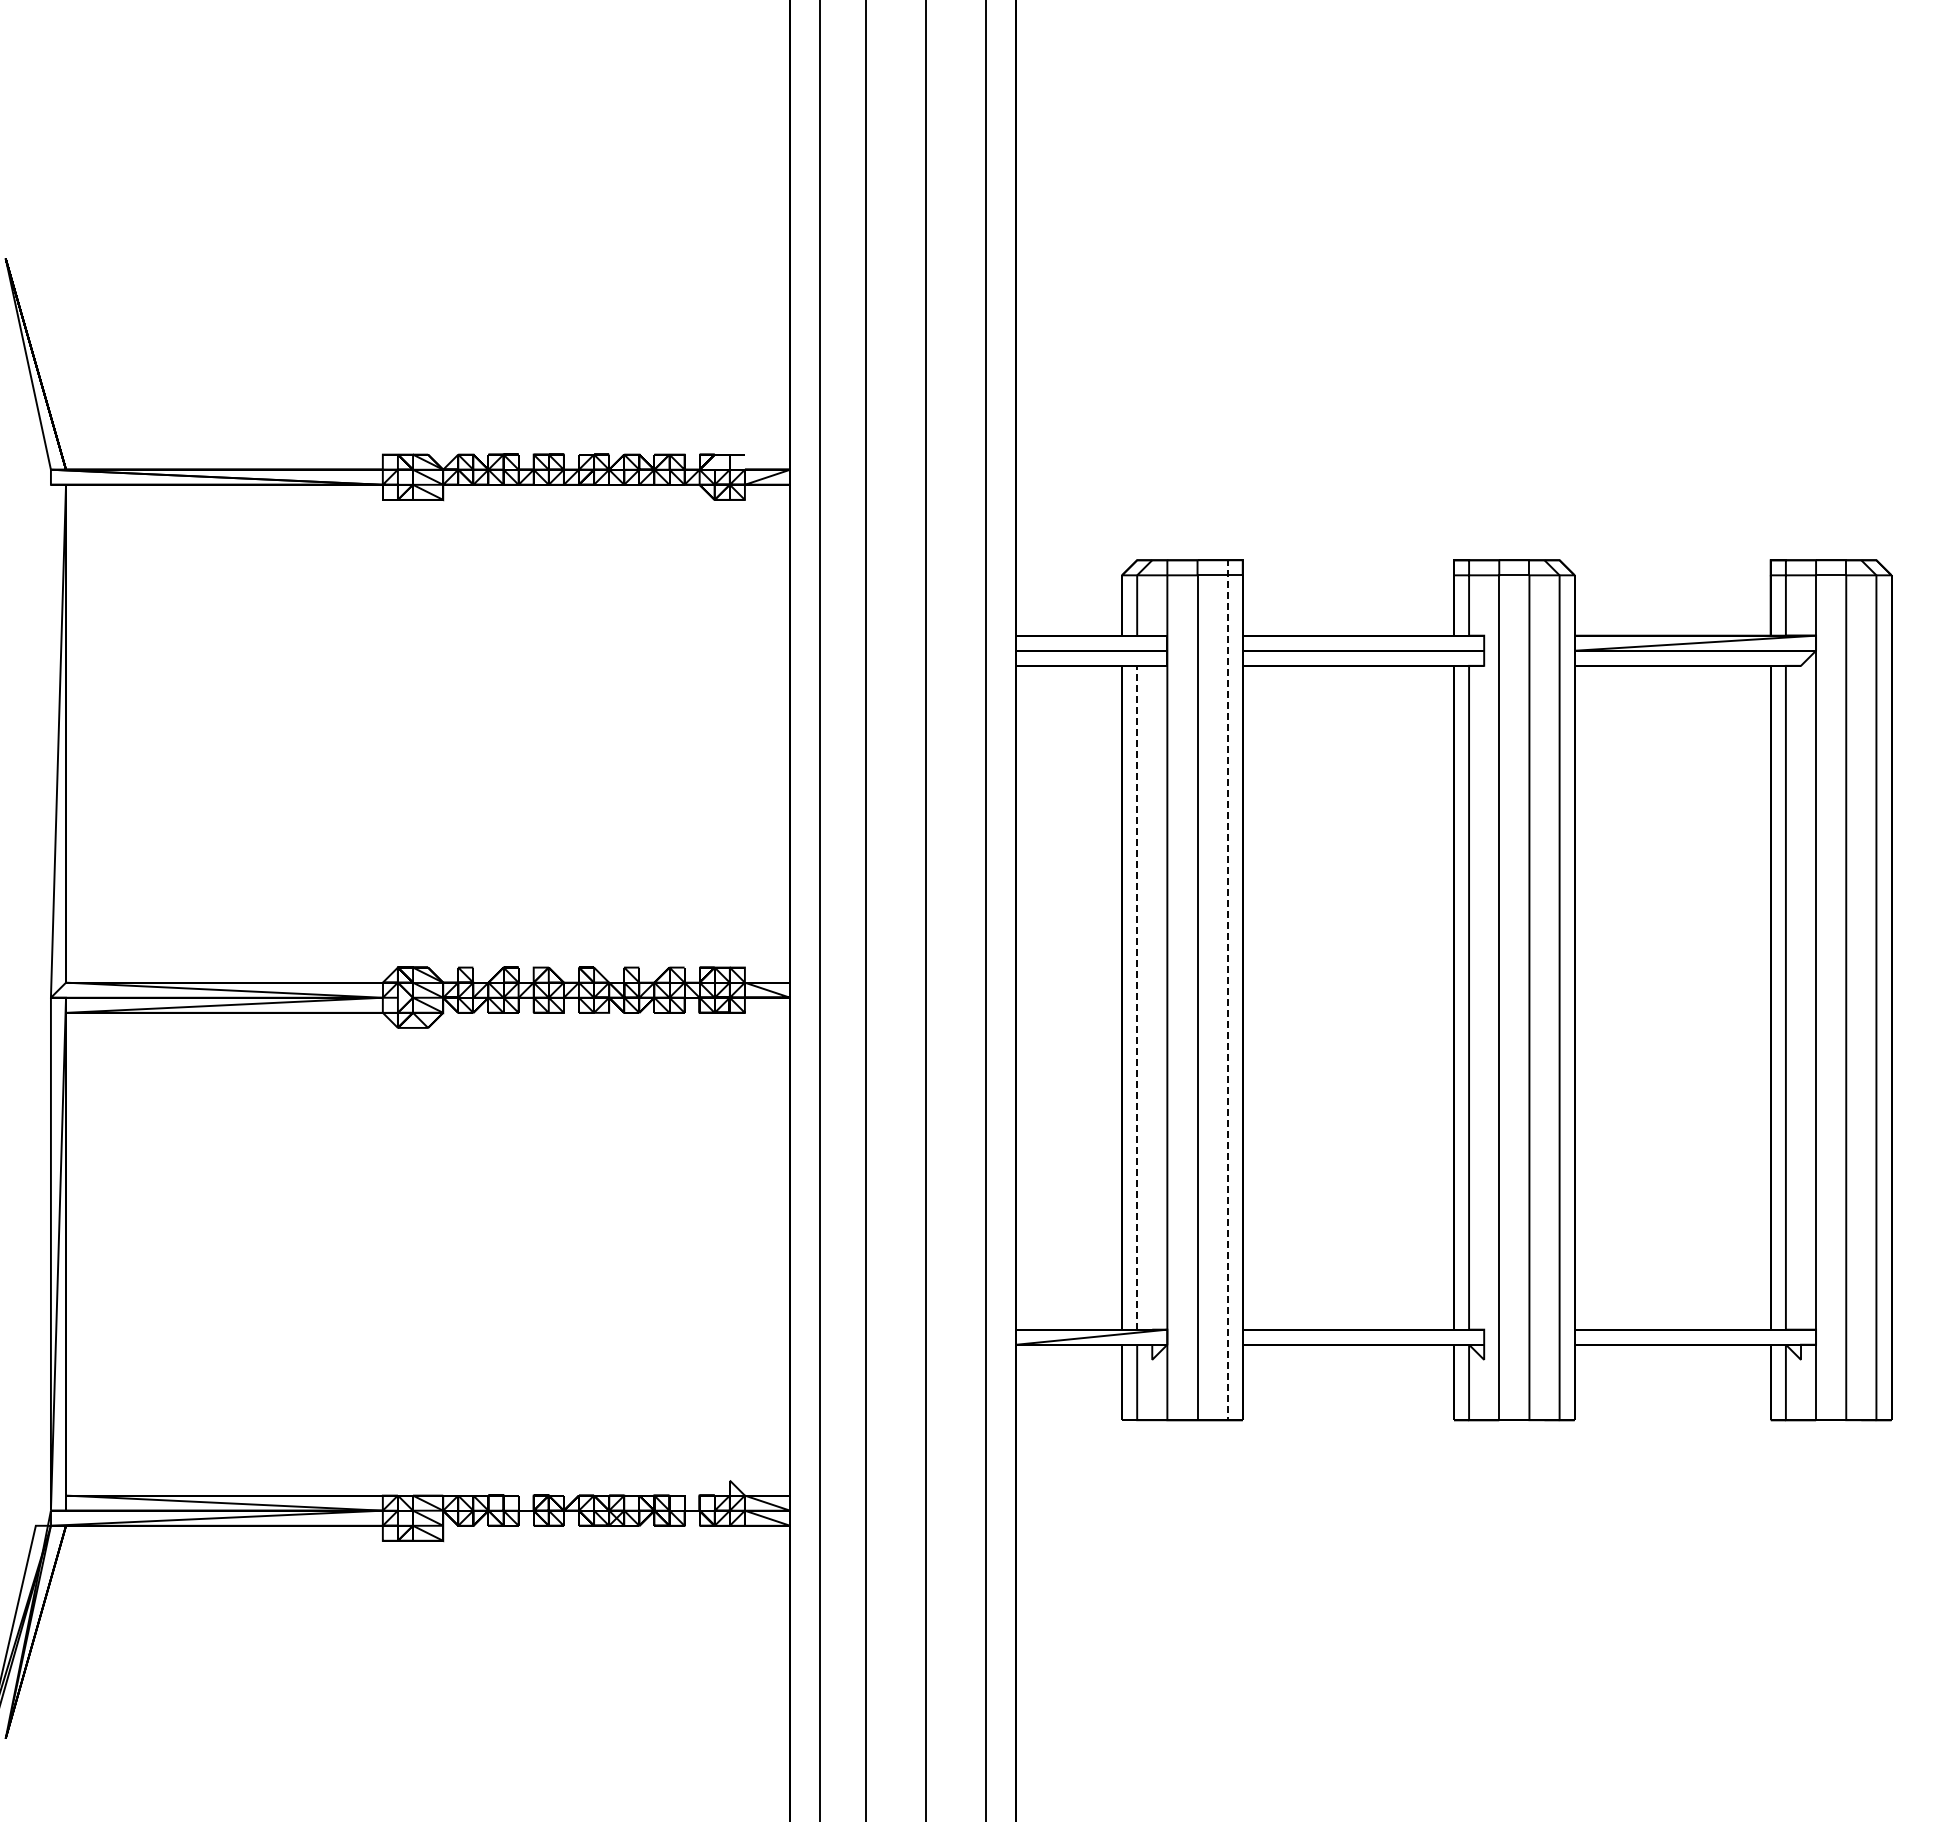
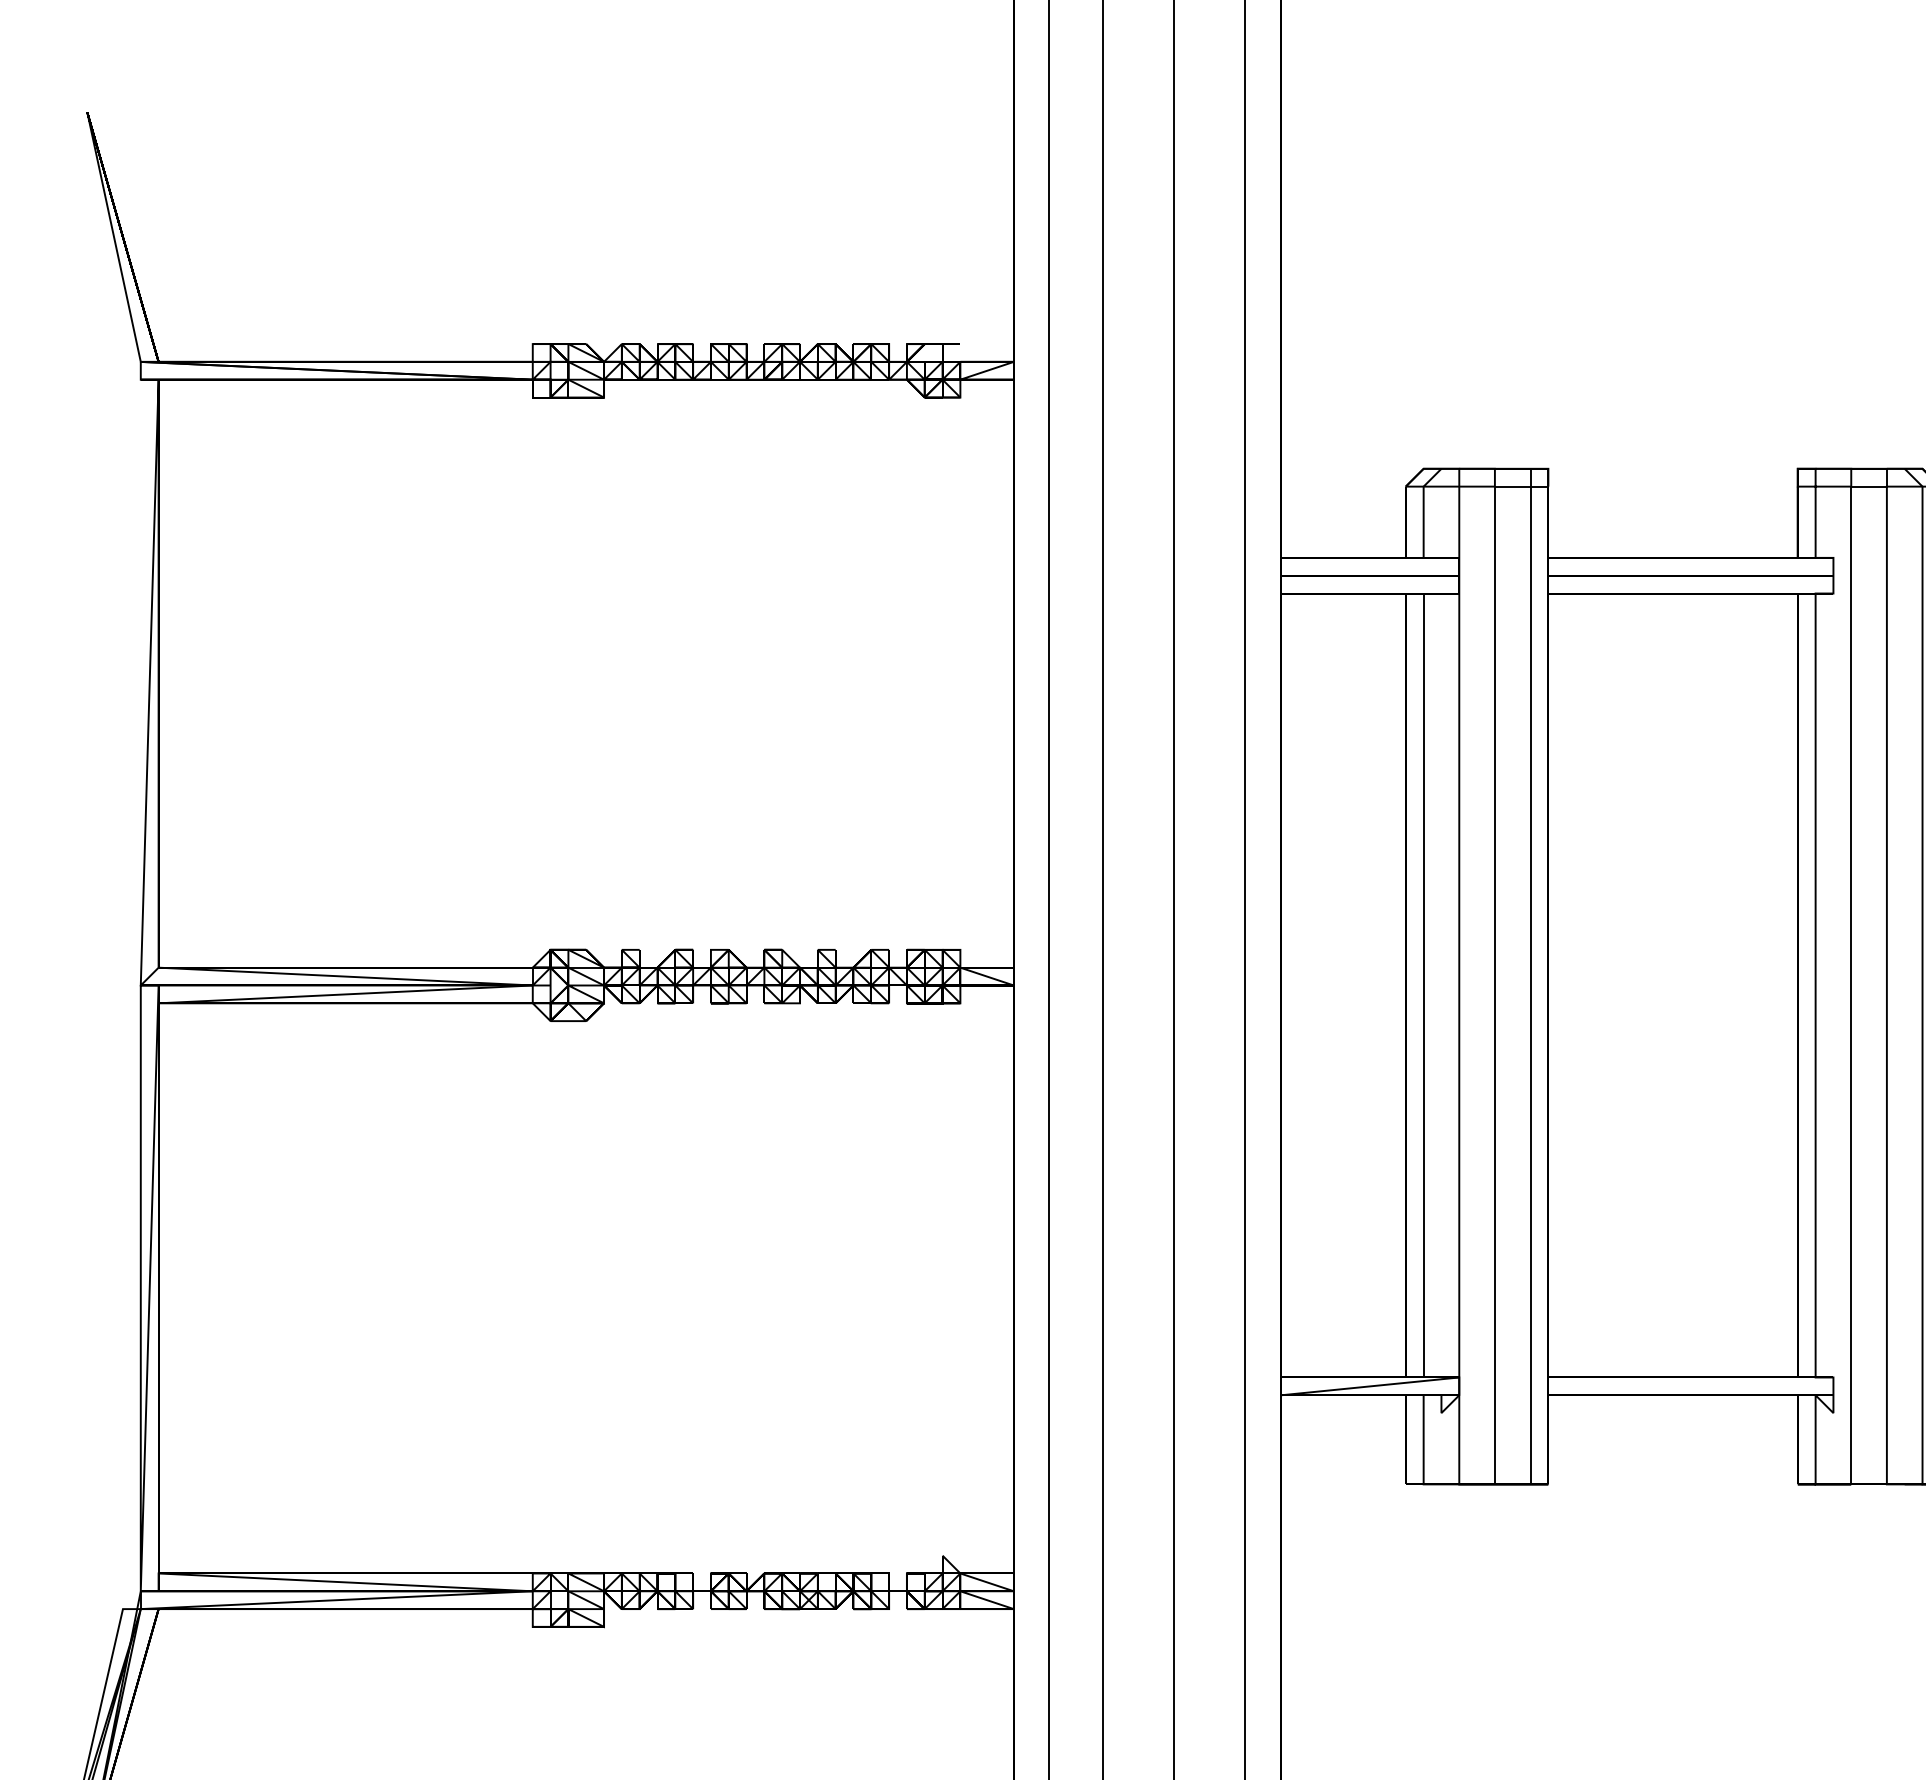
line: (1137, 997) -> (1424, 985), dashed -> solid
line: (1227, 997) -> (1530, 985), dashed -> solid

